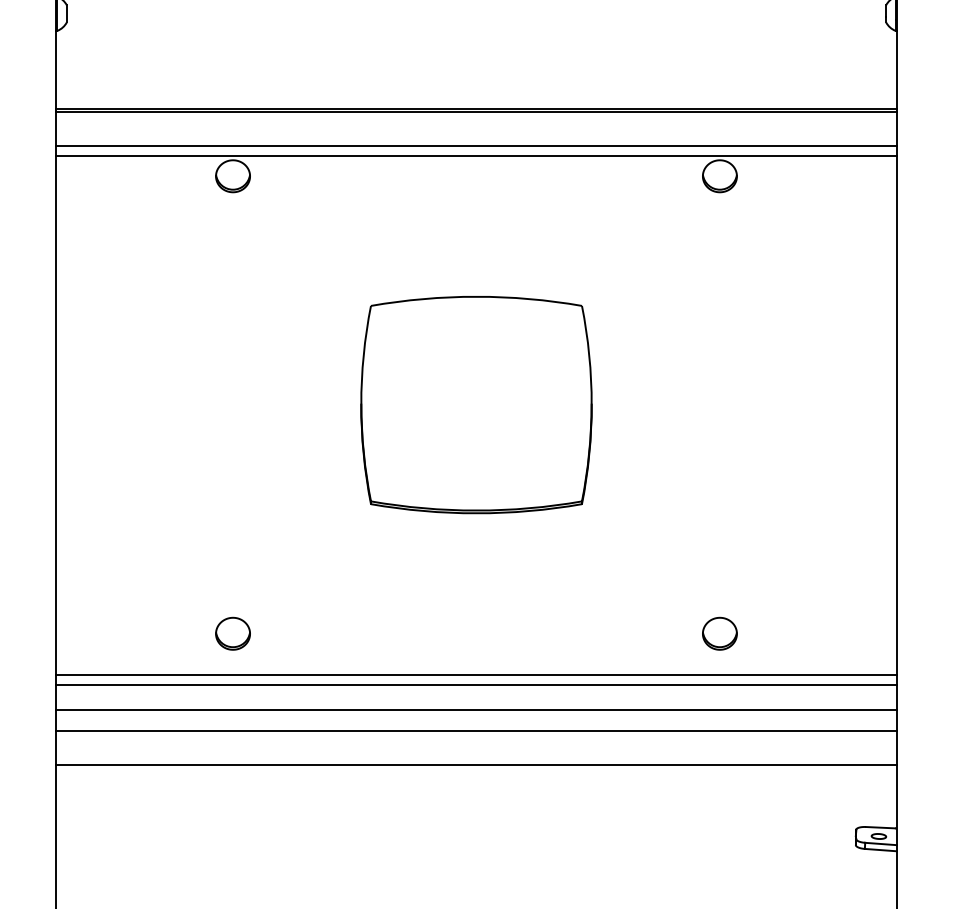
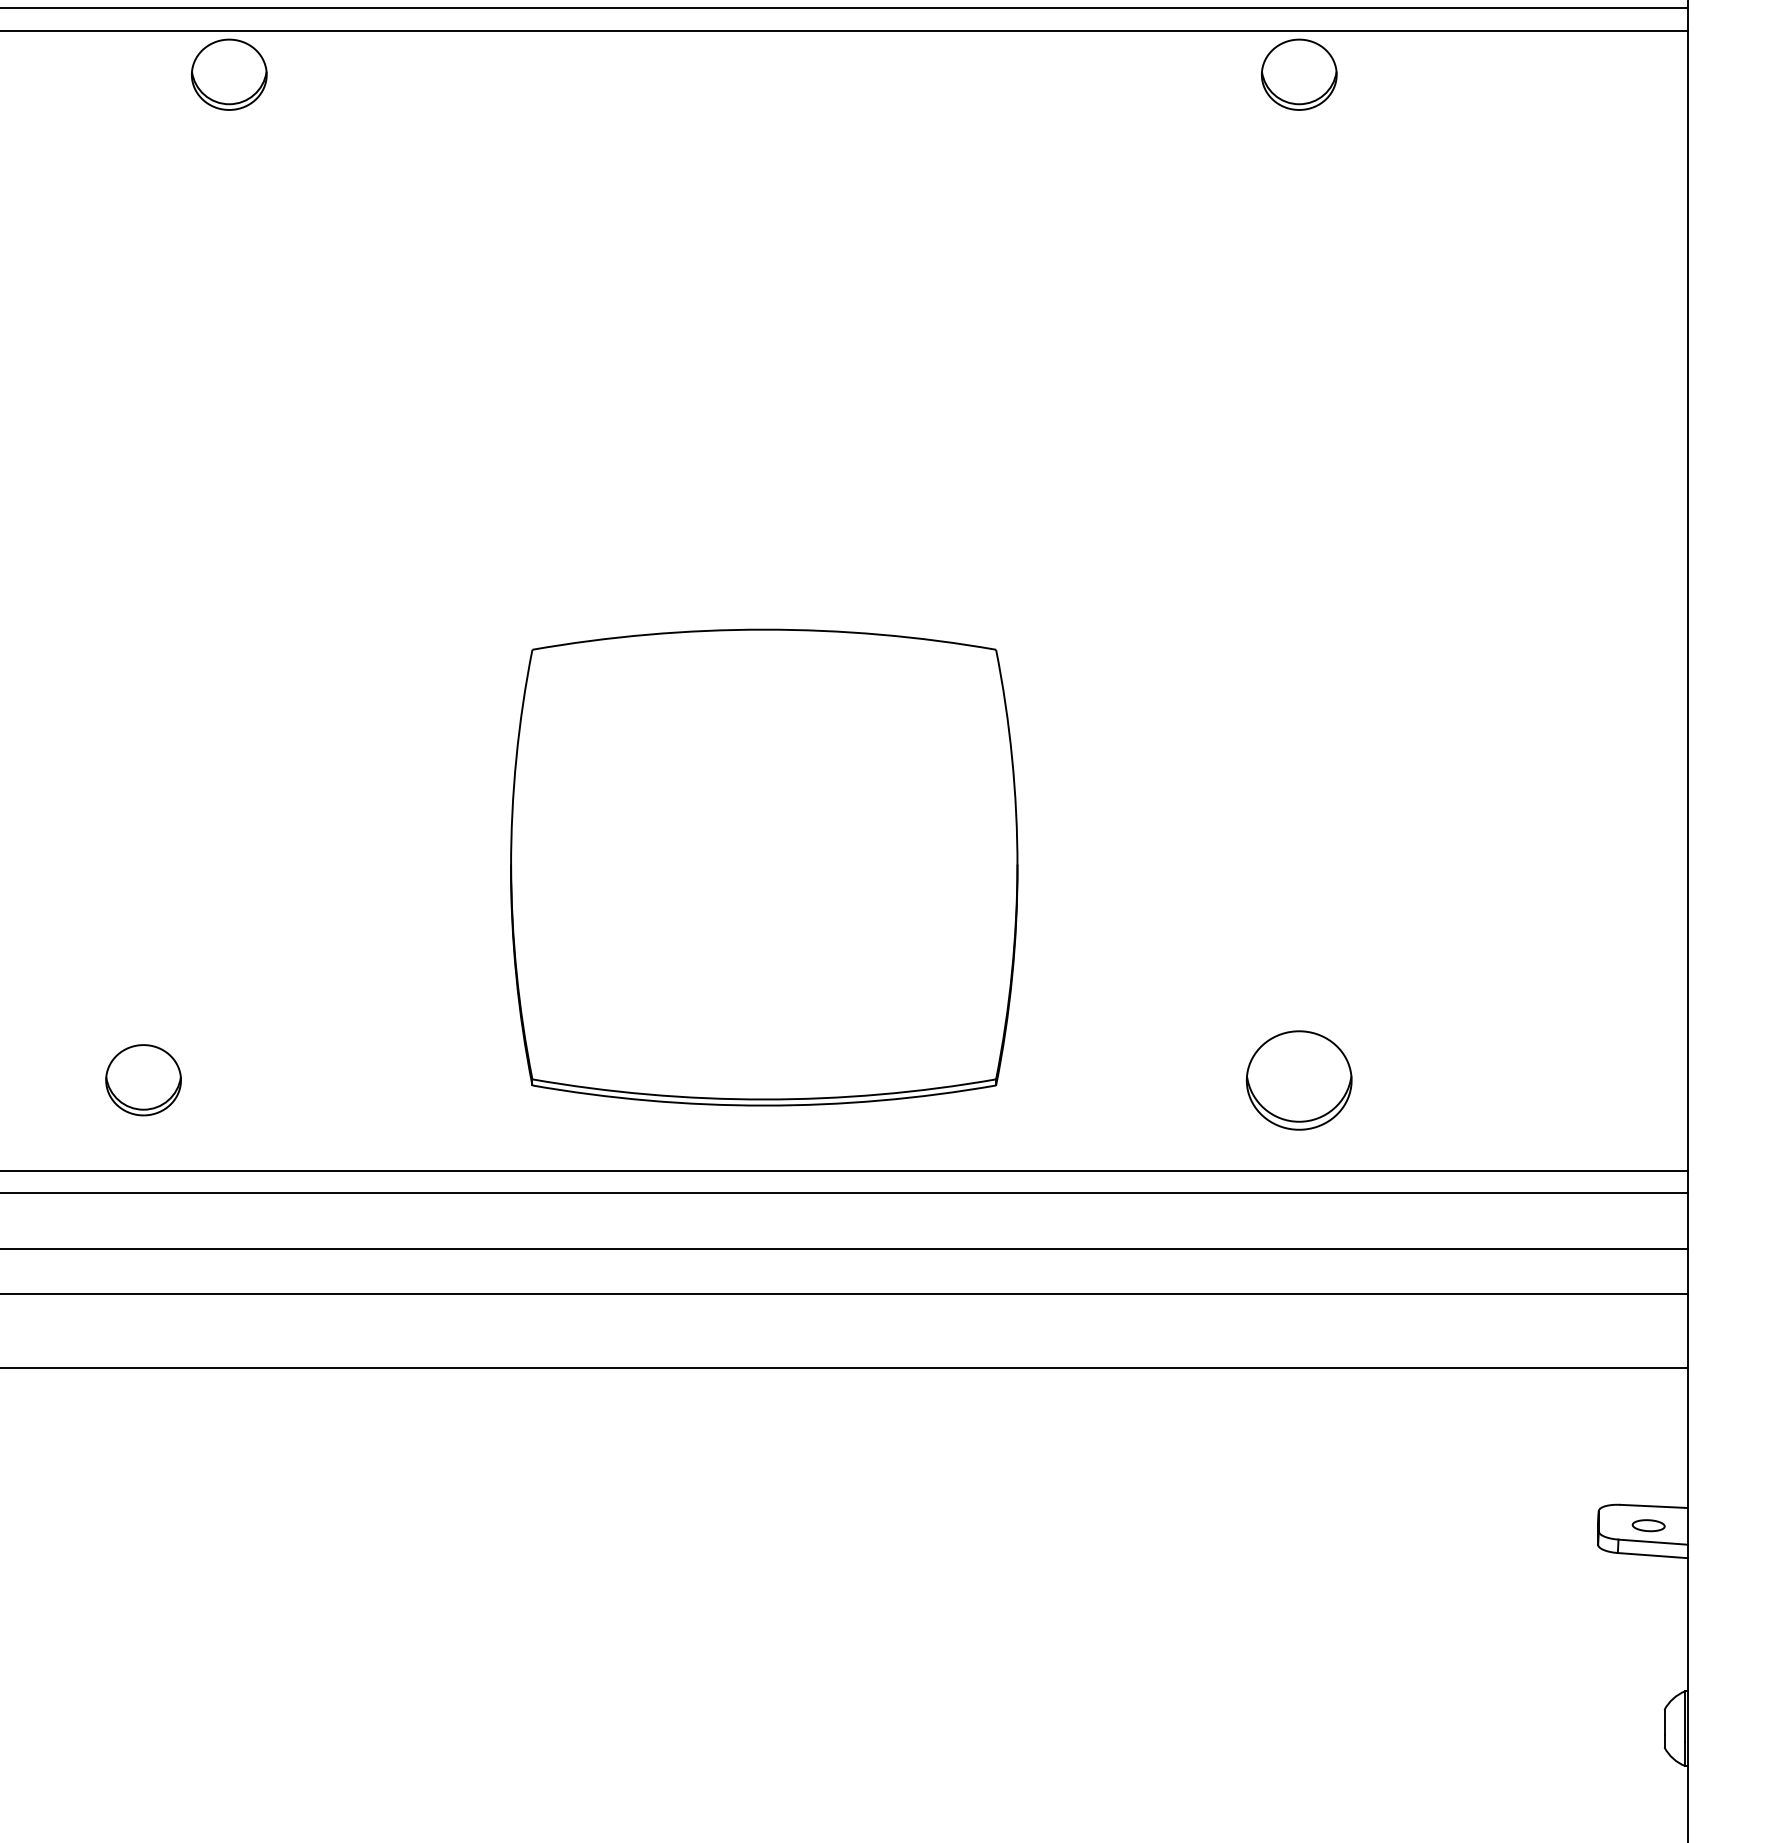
part: (476, 405) -> (764, 868), moved
part: (232, 633) -> (142, 1079), moved
part: (719, 633) -> (1298, 1079), size x1.4

